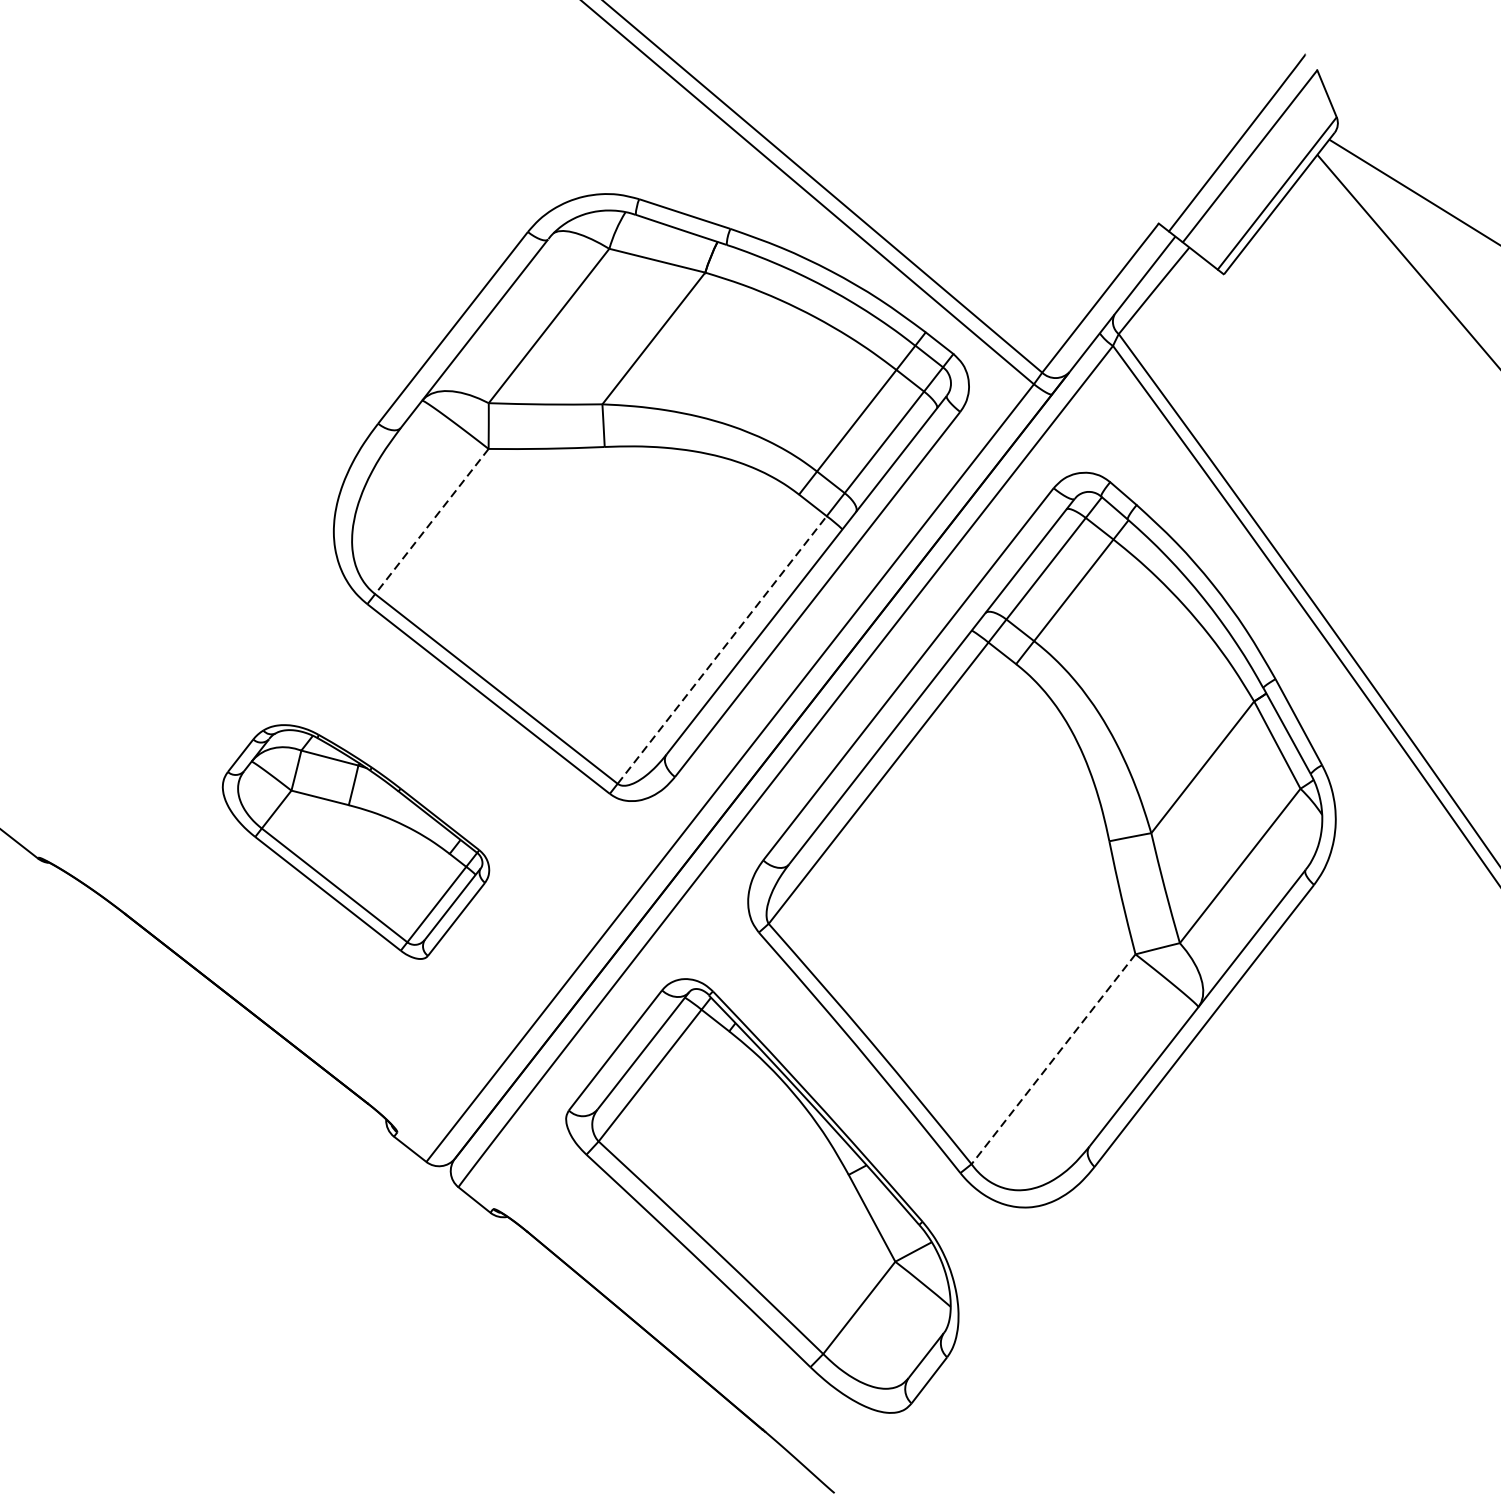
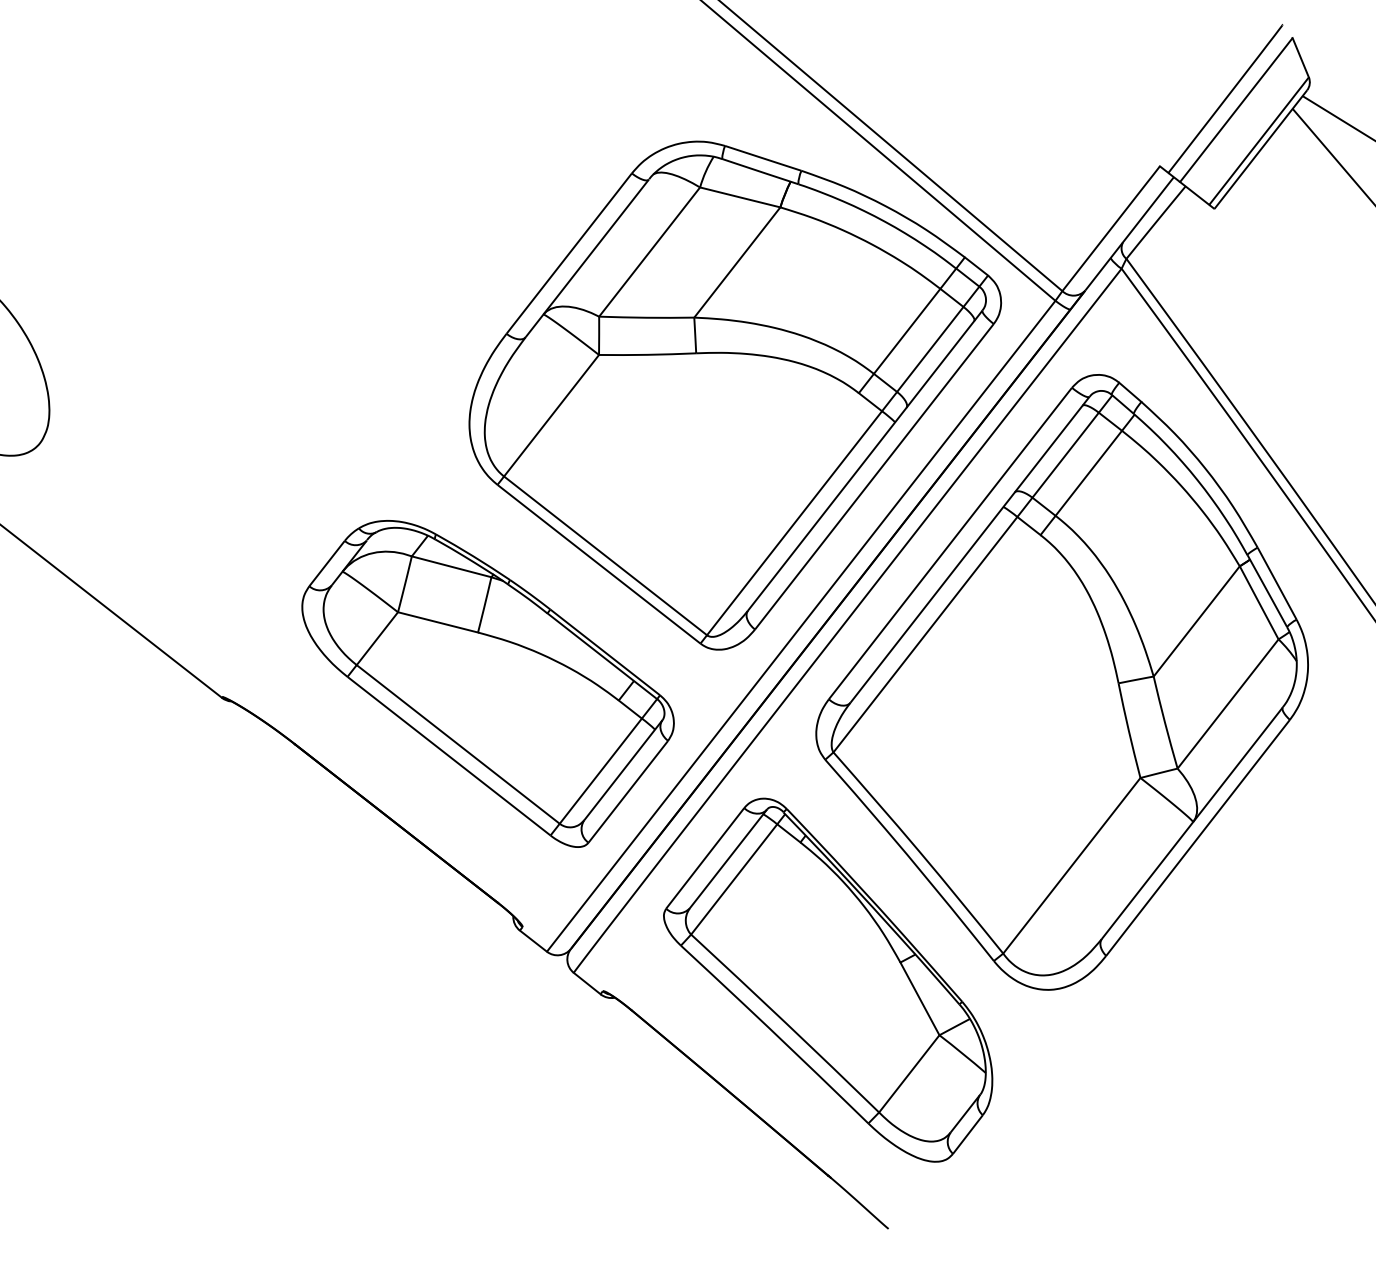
line: (431, 522) -> (551, 416), dashed -> solid
line: (722, 649) -> (794, 522), dashed -> solid
part: (355, 841) -> (487, 683), size x1.67
line: (1053, 1060) -> (1071, 866), dashed -> solid

